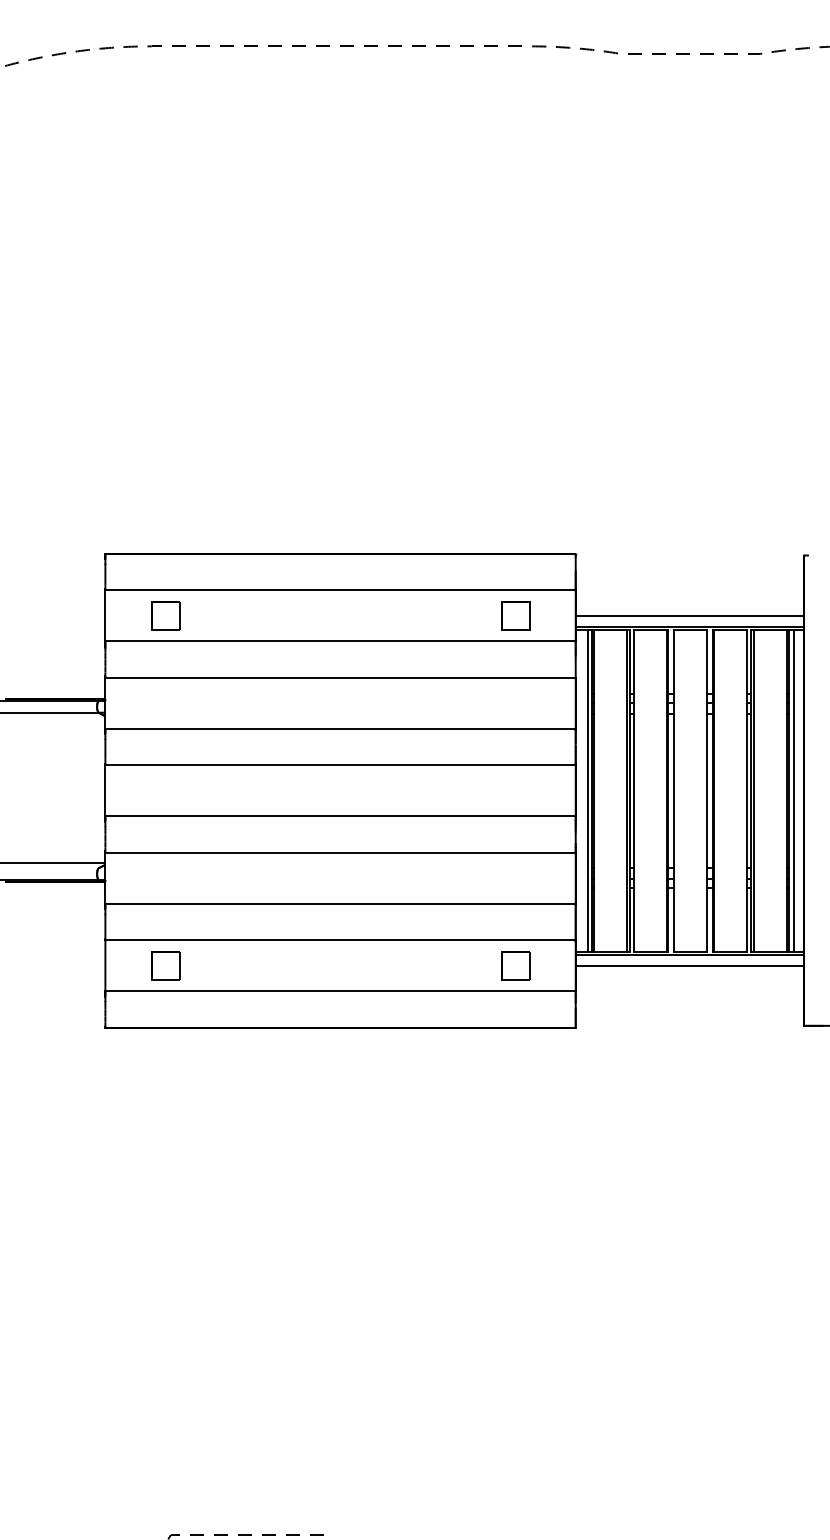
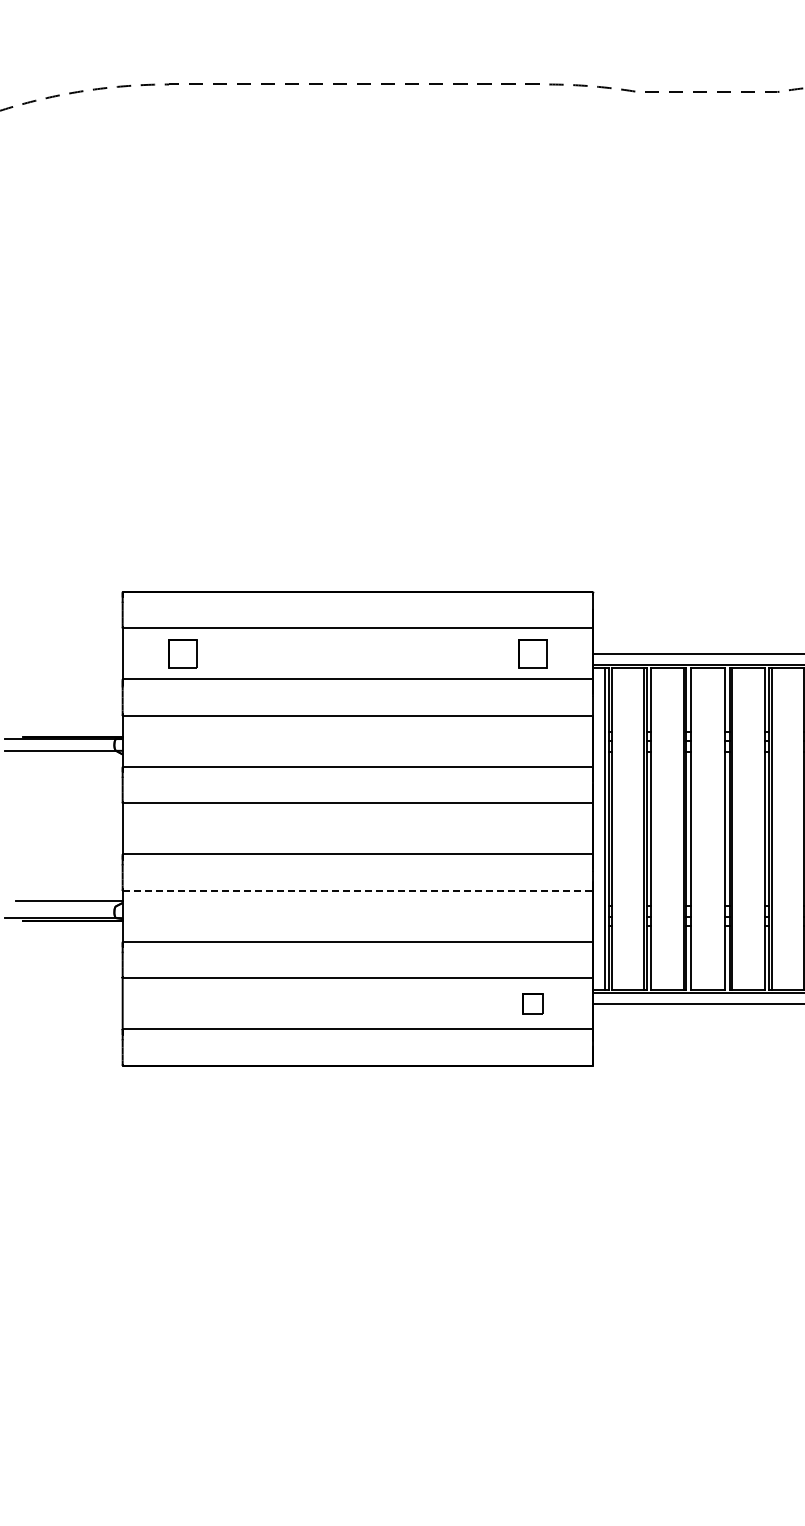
line: (341, 852) -> (358, 890), solid -> dashed
part: (165, 965) -> (182, 1003), removed
part: (515, 965) -> (532, 1003), size x0.7

